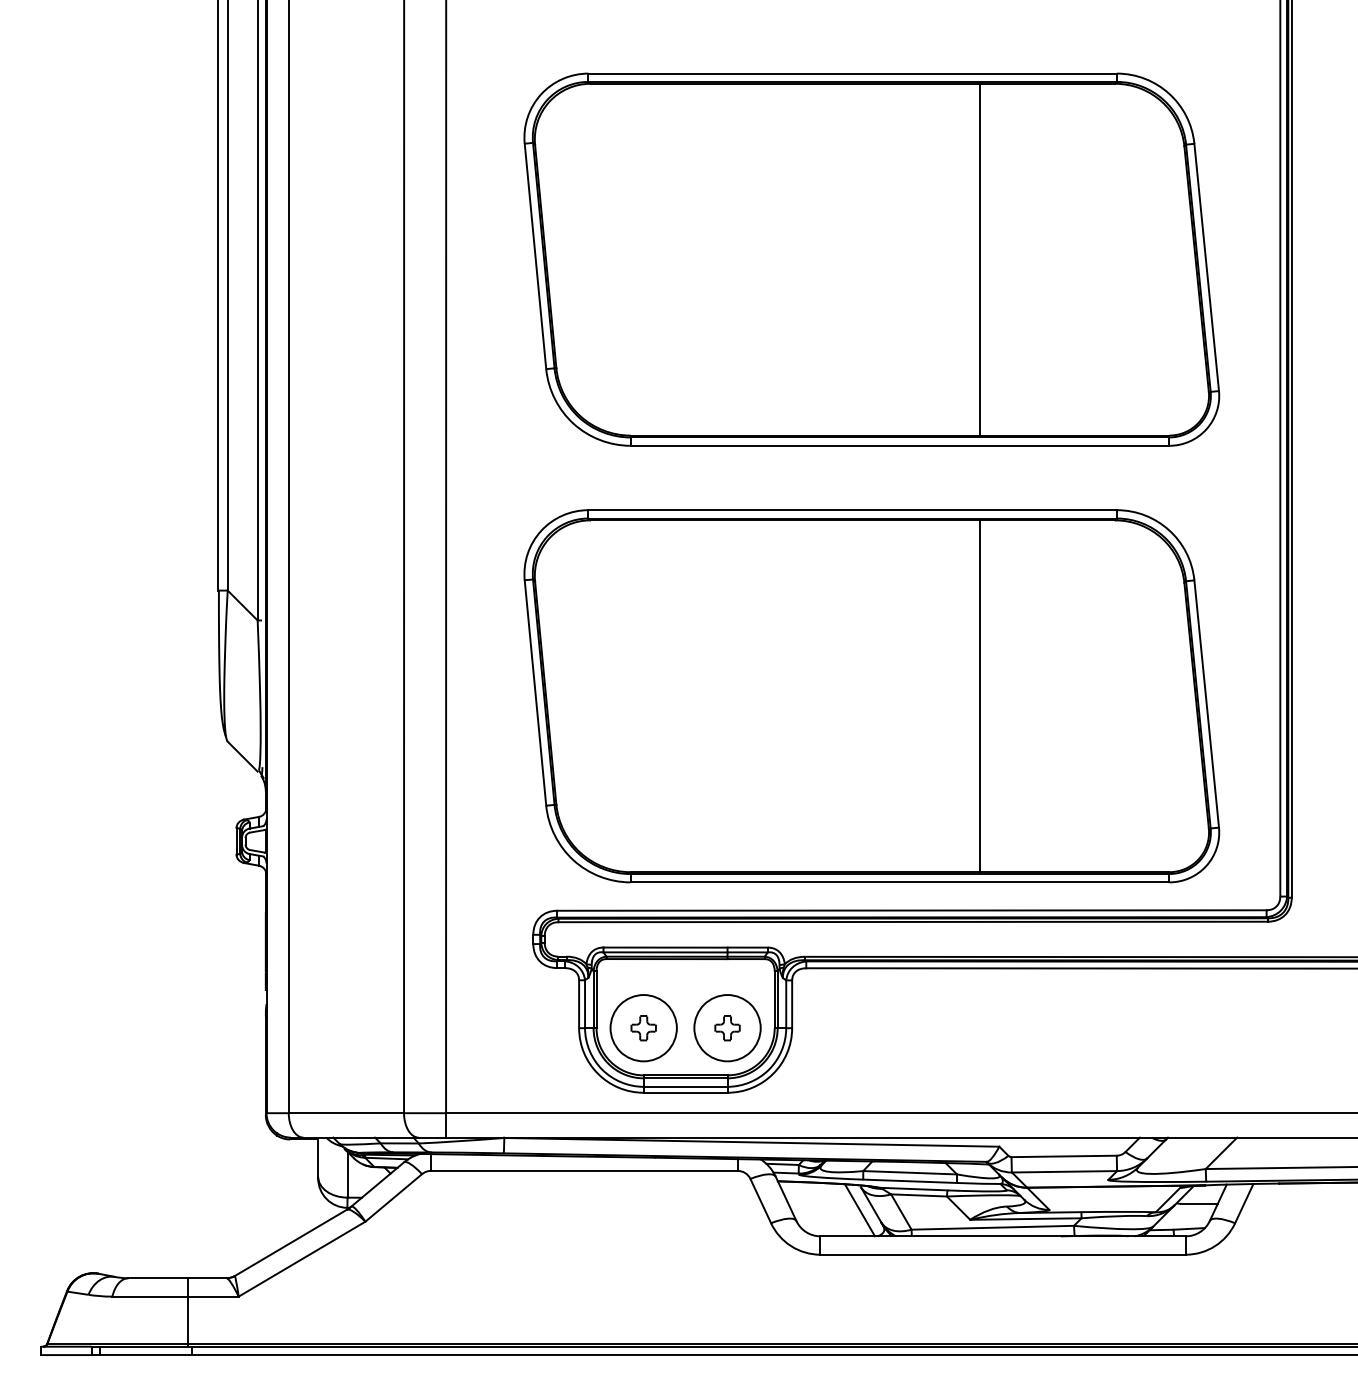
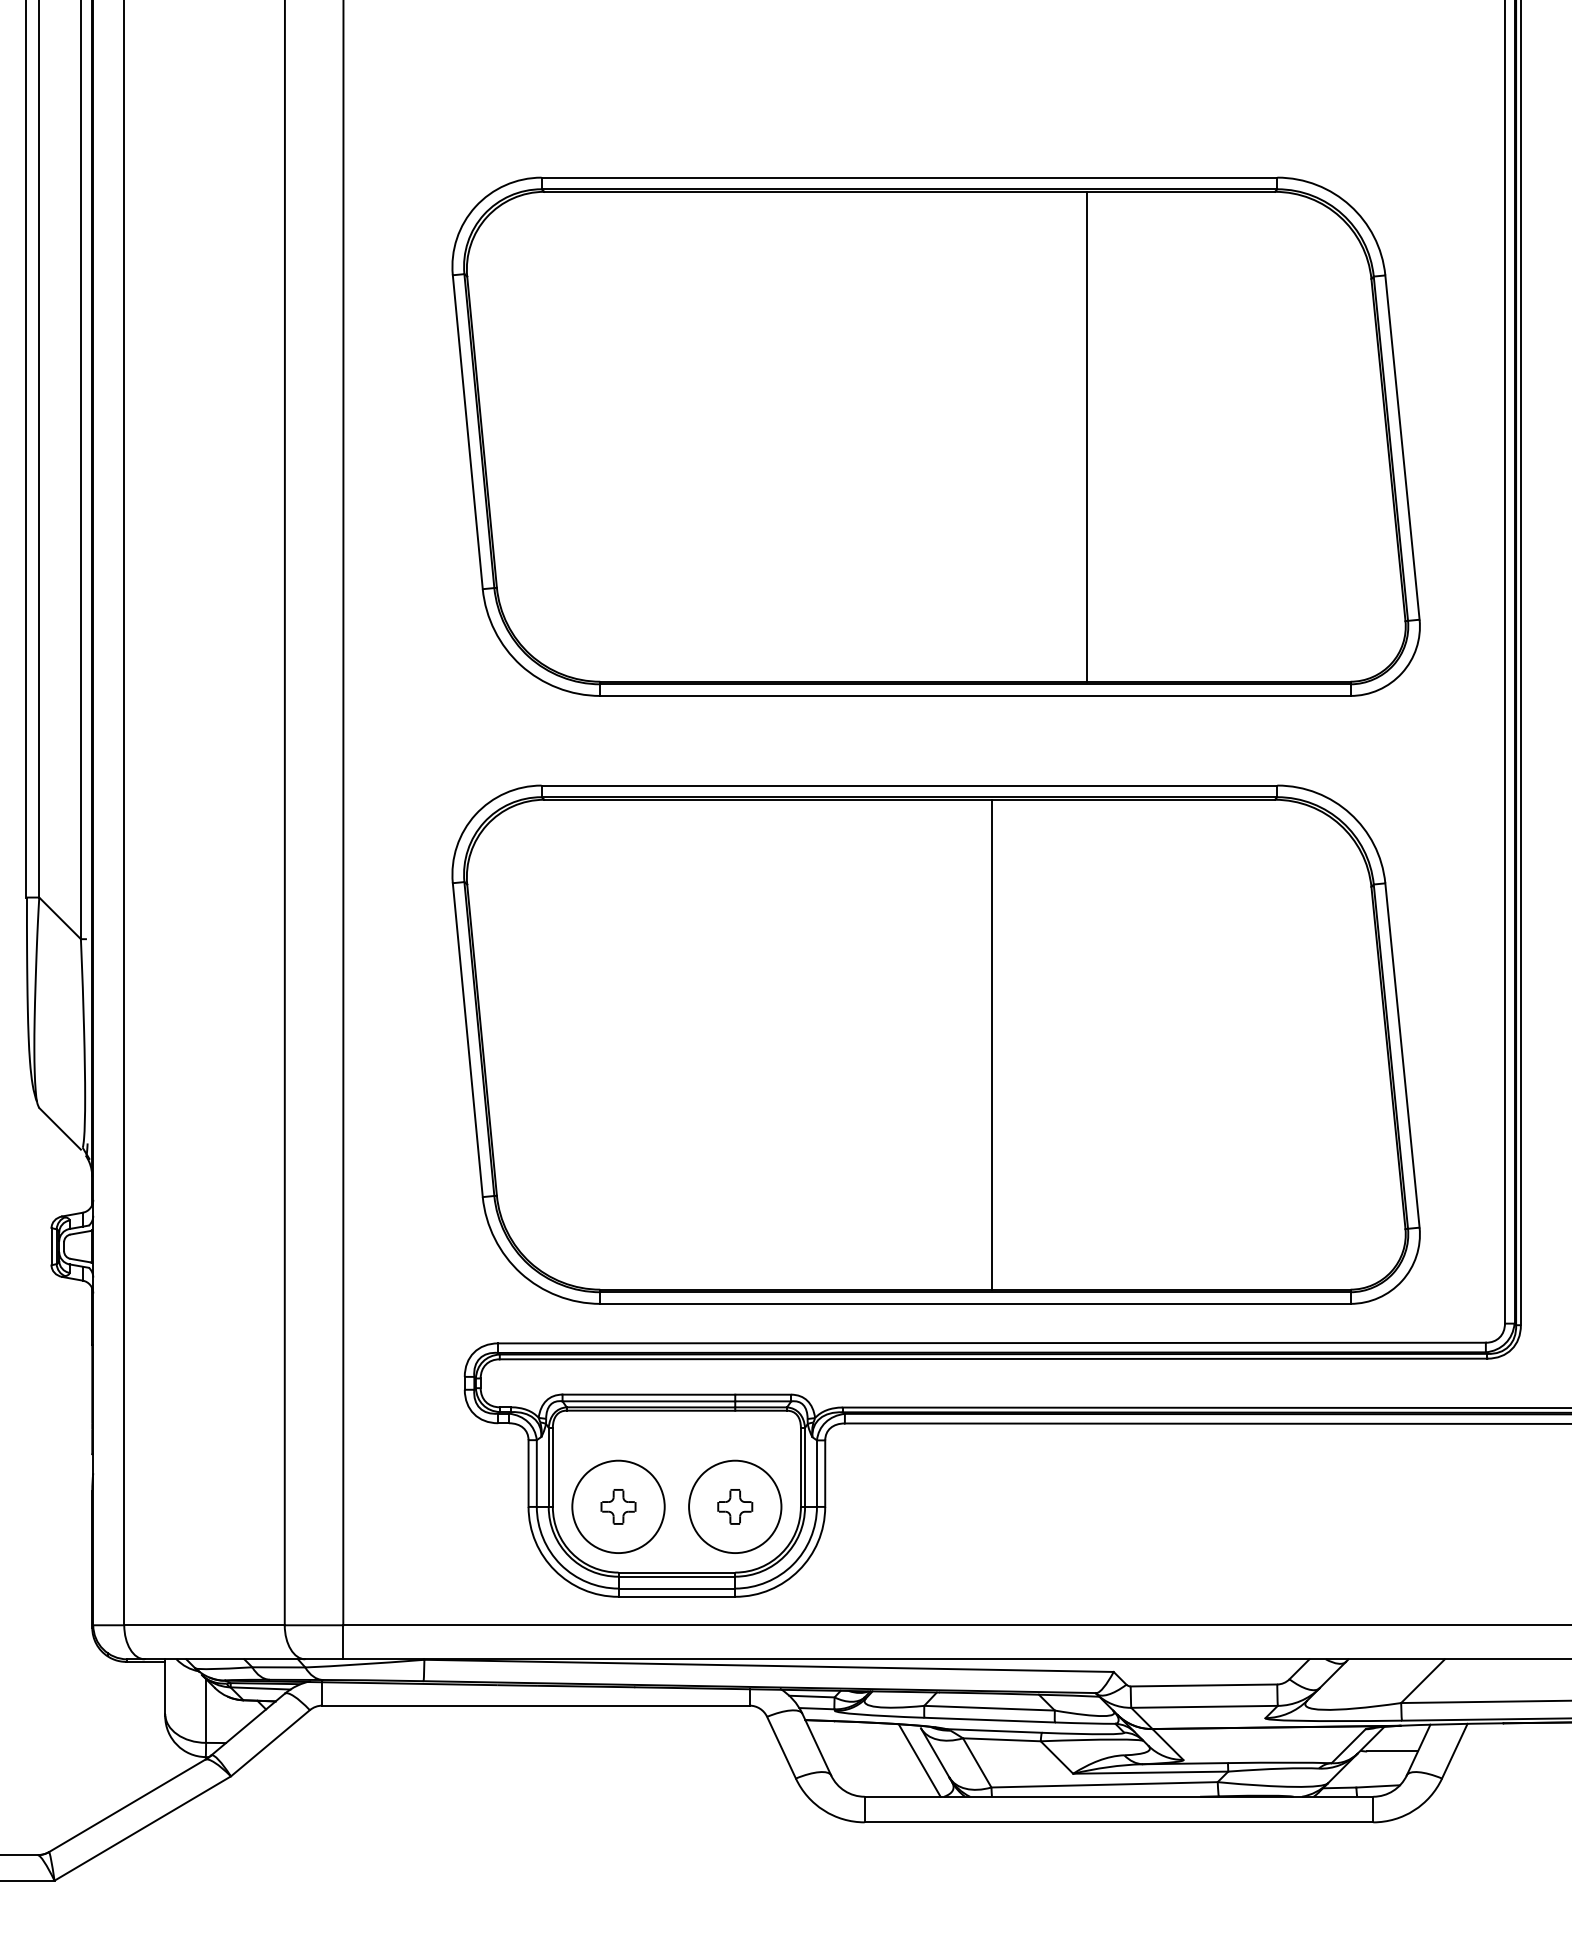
line: (980, 696) -> (992, 1045), moved

